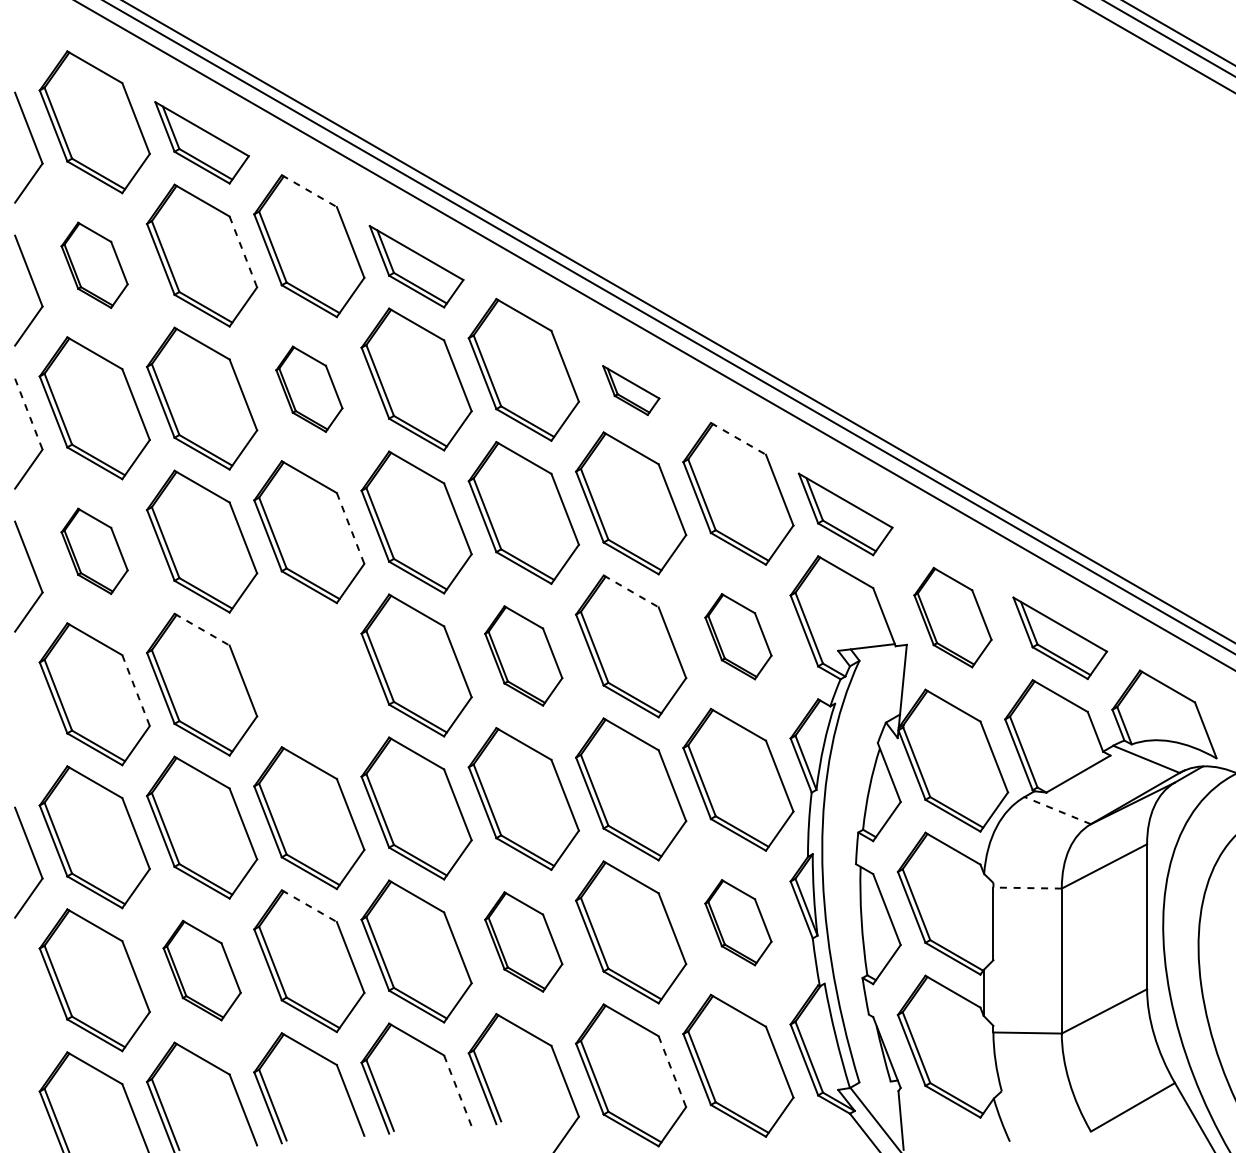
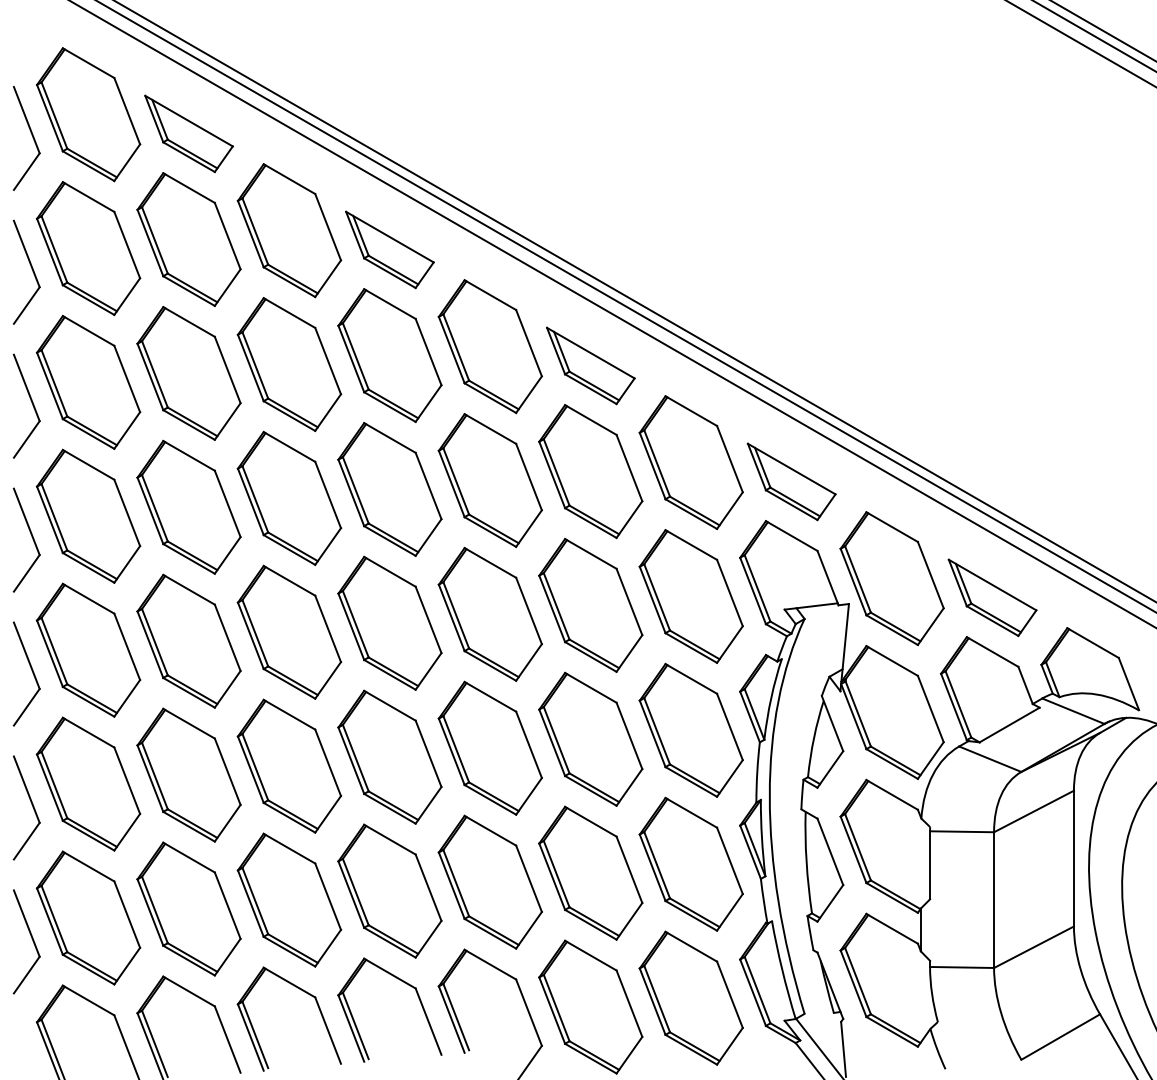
line: (309, 191) -> (289, 179), dashed -> solid
line: (243, 252) -> (227, 236), dashed -> solid
part: (94, 265) -> (88, 248), size x1.67
part: (309, 389) -> (289, 364), size x1.67
part: (631, 390) -> (591, 365), size x1.67
line: (29, 414) -> (27, 388), dashed -> solid
line: (738, 438) -> (691, 410), dashed -> solid
line: (350, 528) -> (328, 495), dashed -> solid
part: (94, 551) -> (88, 516), size x1.67
line: (631, 591) -> (591, 554), dashed -> solid
part: (952, 617) -> (891, 578), size x1.43
line: (202, 629) -> (189, 589), dashed -> solid
part: (738, 636) -> (691, 596), size x1.67
part: (523, 655) -> (490, 613), size x1.43
part: (309, 675) -> (289, 632), added
line: (136, 691) -> (127, 647), dashed -> solid
part: (34, 717) -> (32, 672), added
line: (1057, 810) -> (990, 759), dashed -> solid
line: (1027, 888) -> (961, 832), dashed -> solid
line: (309, 906) -> (289, 849), dashed -> solid
part: (738, 922) -> (691, 863), size x1.67
part: (523, 941) -> (490, 881), size x1.43
part: (202, 970) -> (189, 908), size x1.43
part: (34, 1003) -> (32, 939), added
line: (672, 1072) -> (629, 1004), dashed -> solid
line: (458, 1091) -> (429, 1022), dashed -> solid

